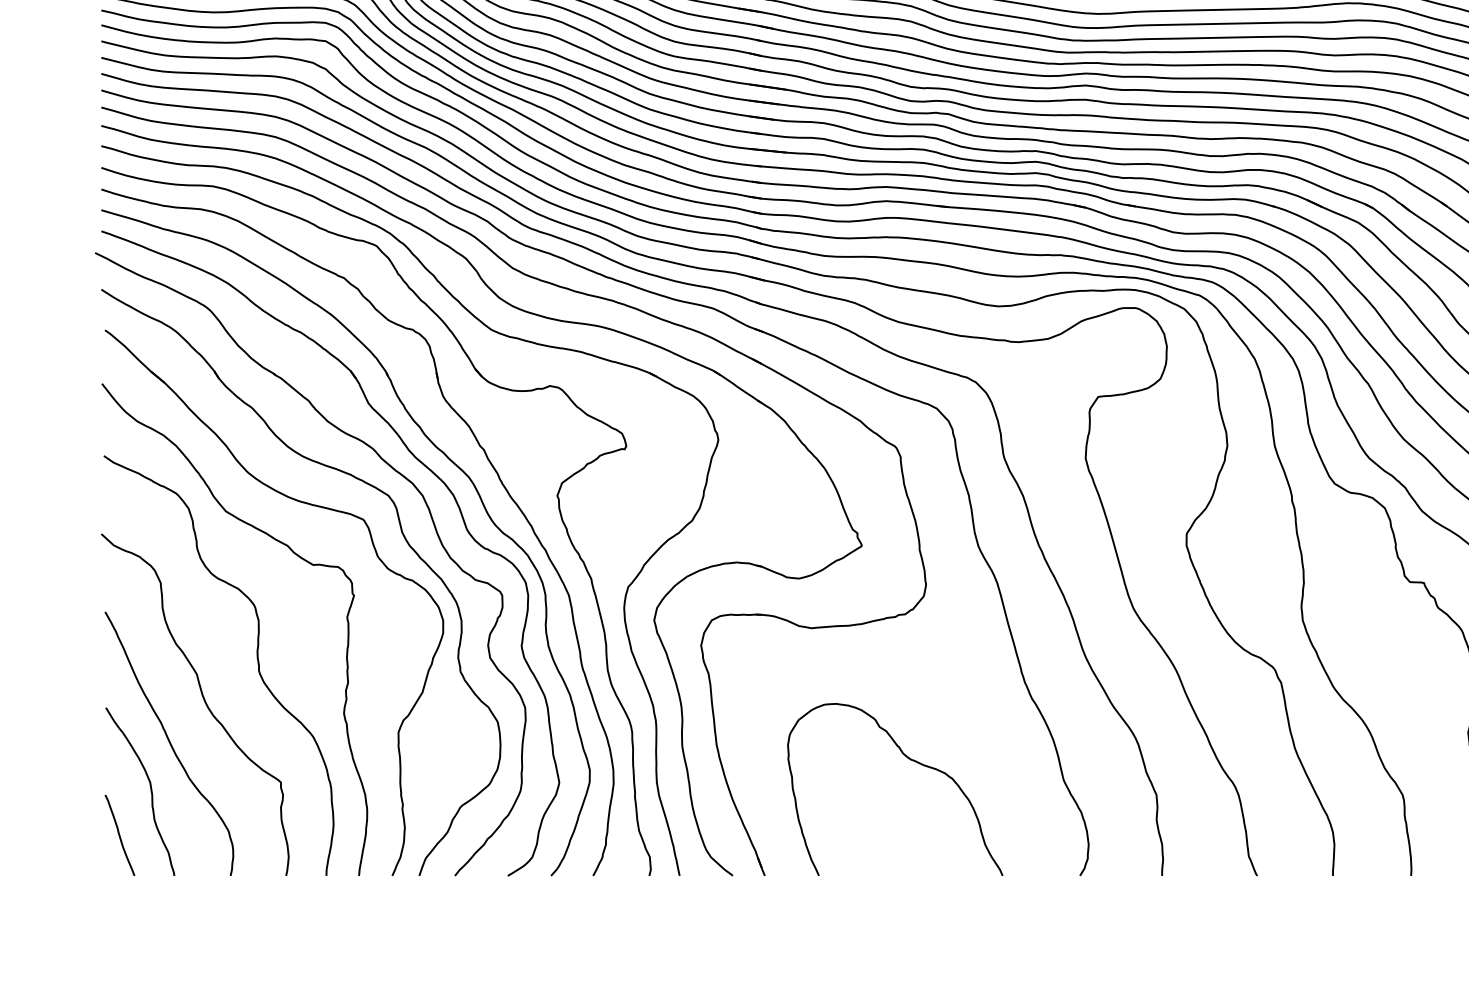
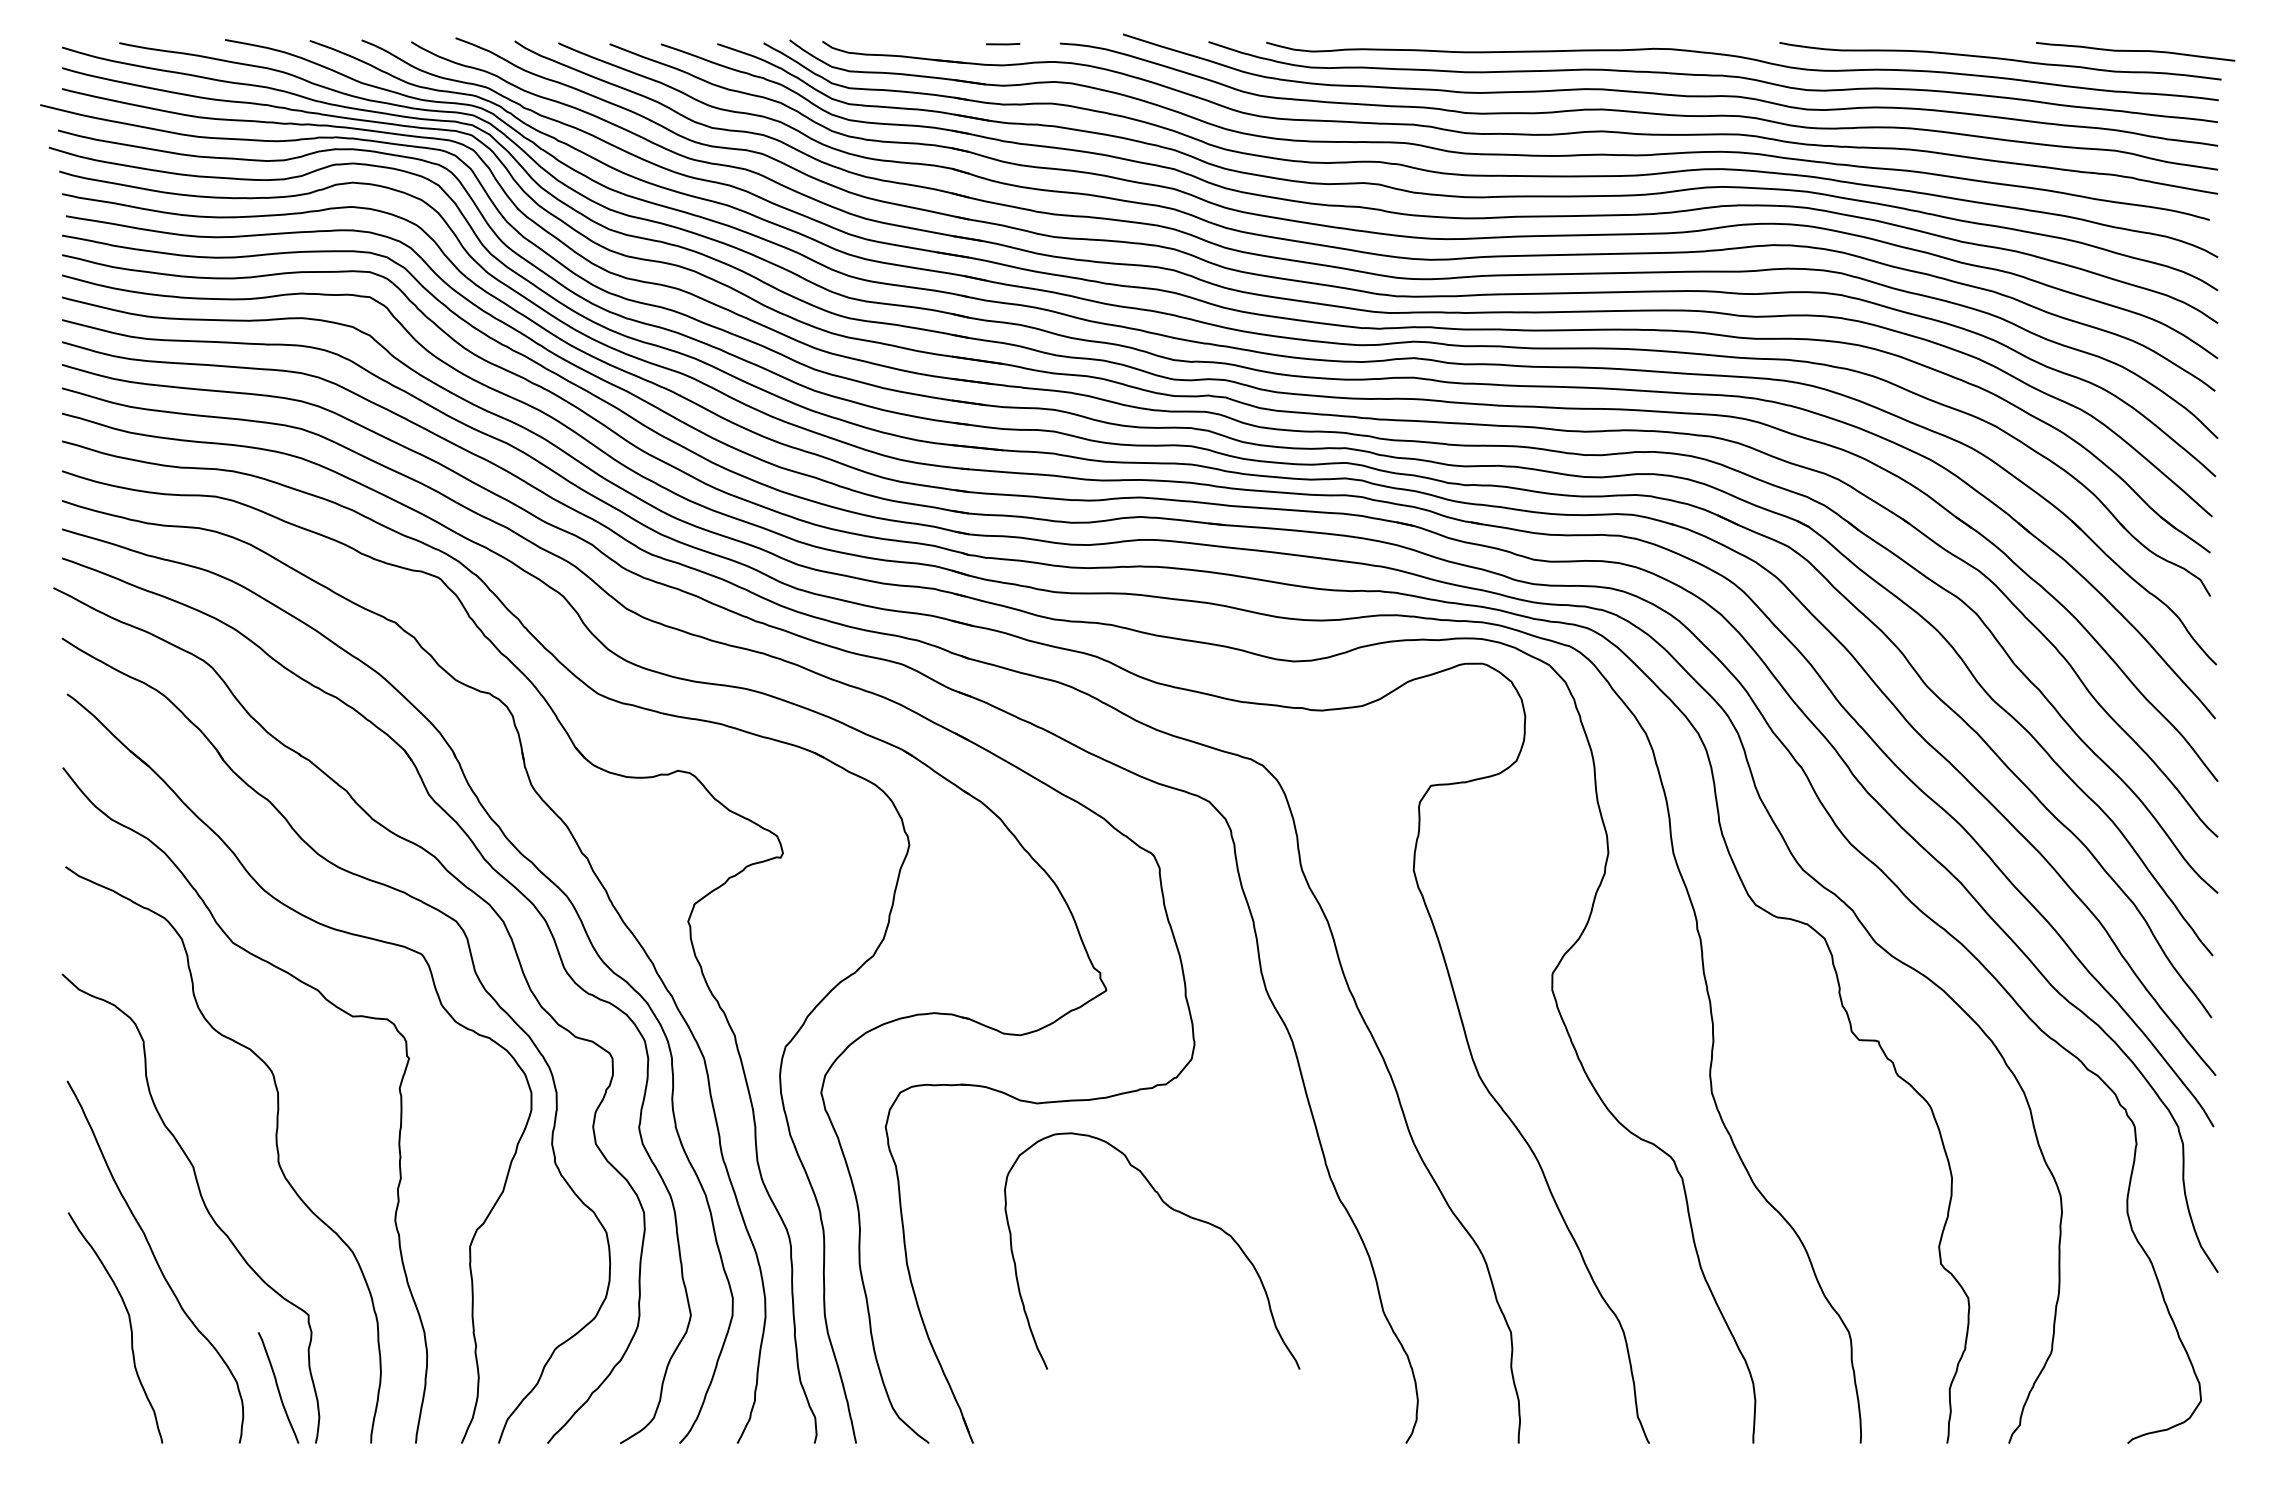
curve: (910, 760) -> (1173, 1210), moved
curve: (119, 835) -> (278, 1387), moved

